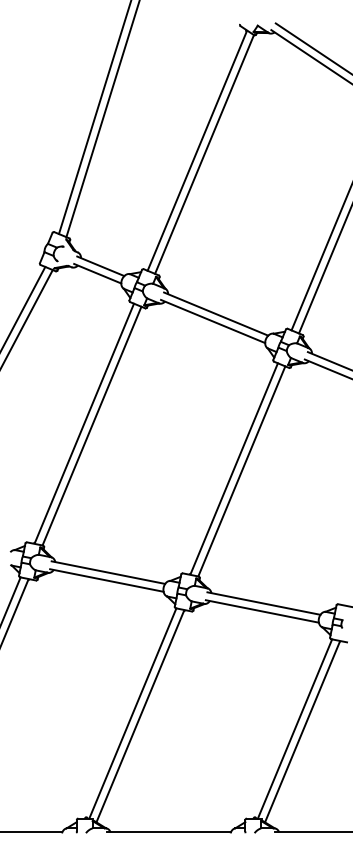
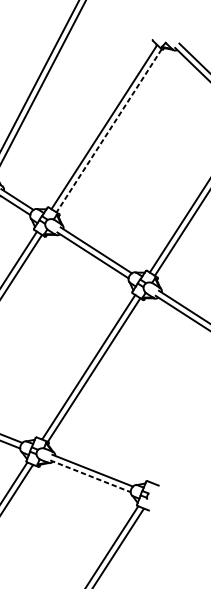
line: (204, 154) -> (109, 130), solid -> dashed
line: (262, 611) -> (90, 476), solid -> dashed

